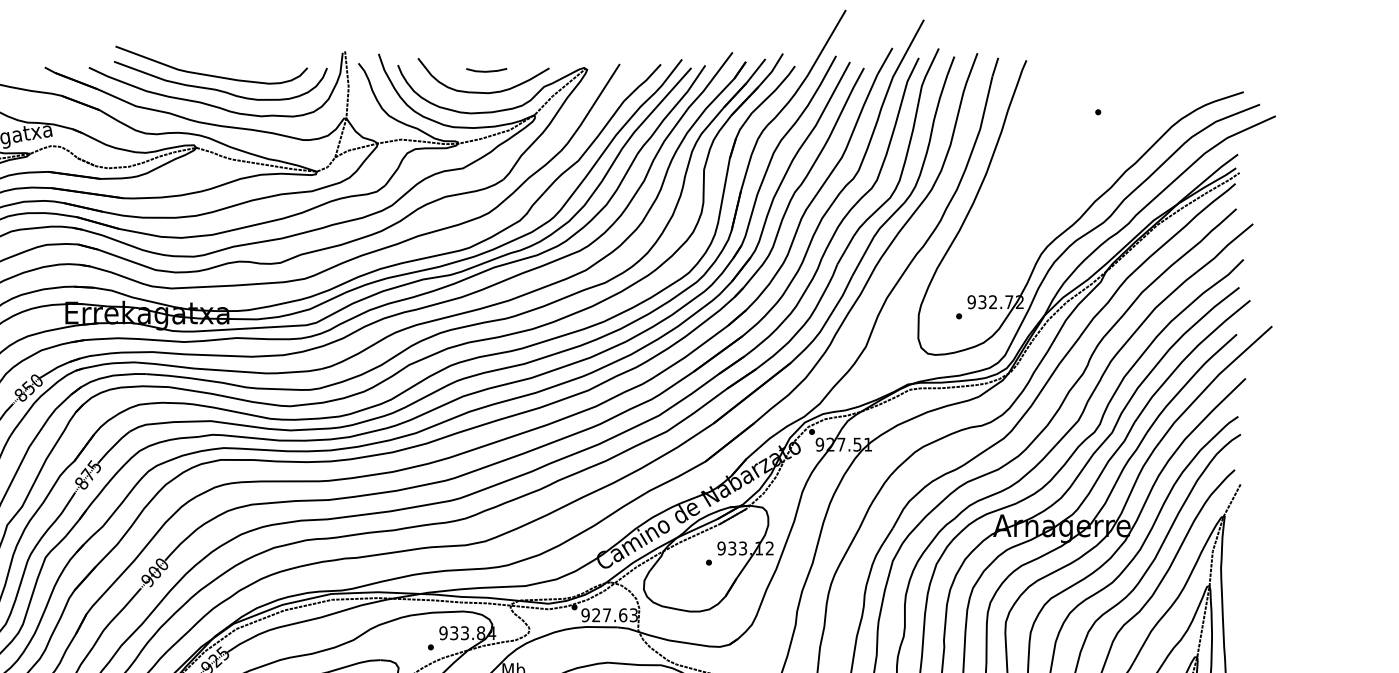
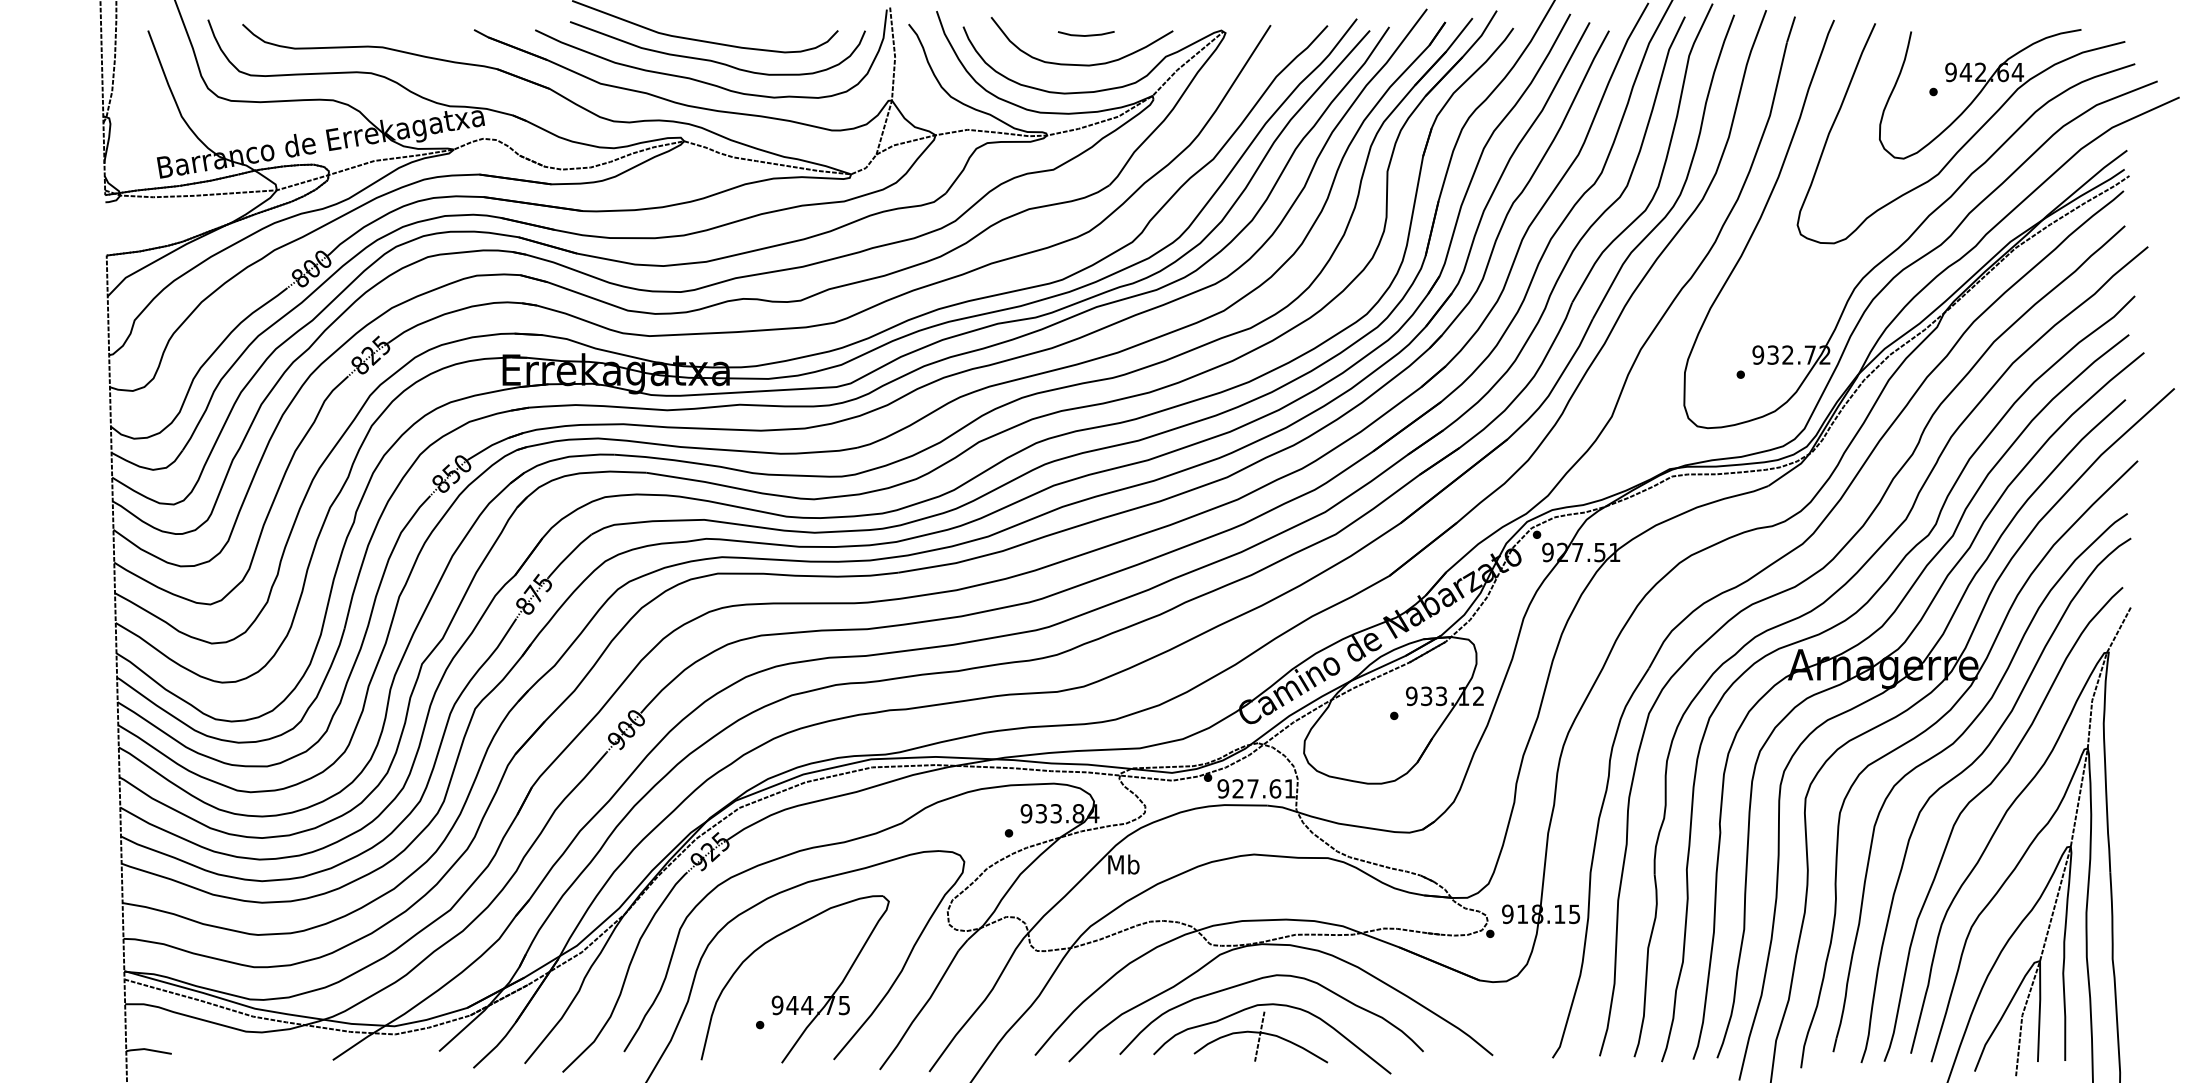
part: (1122, 147) -> (1967, 140), added
text: (633, 615) -> (1289, 788), 927.63 -> 927.61

